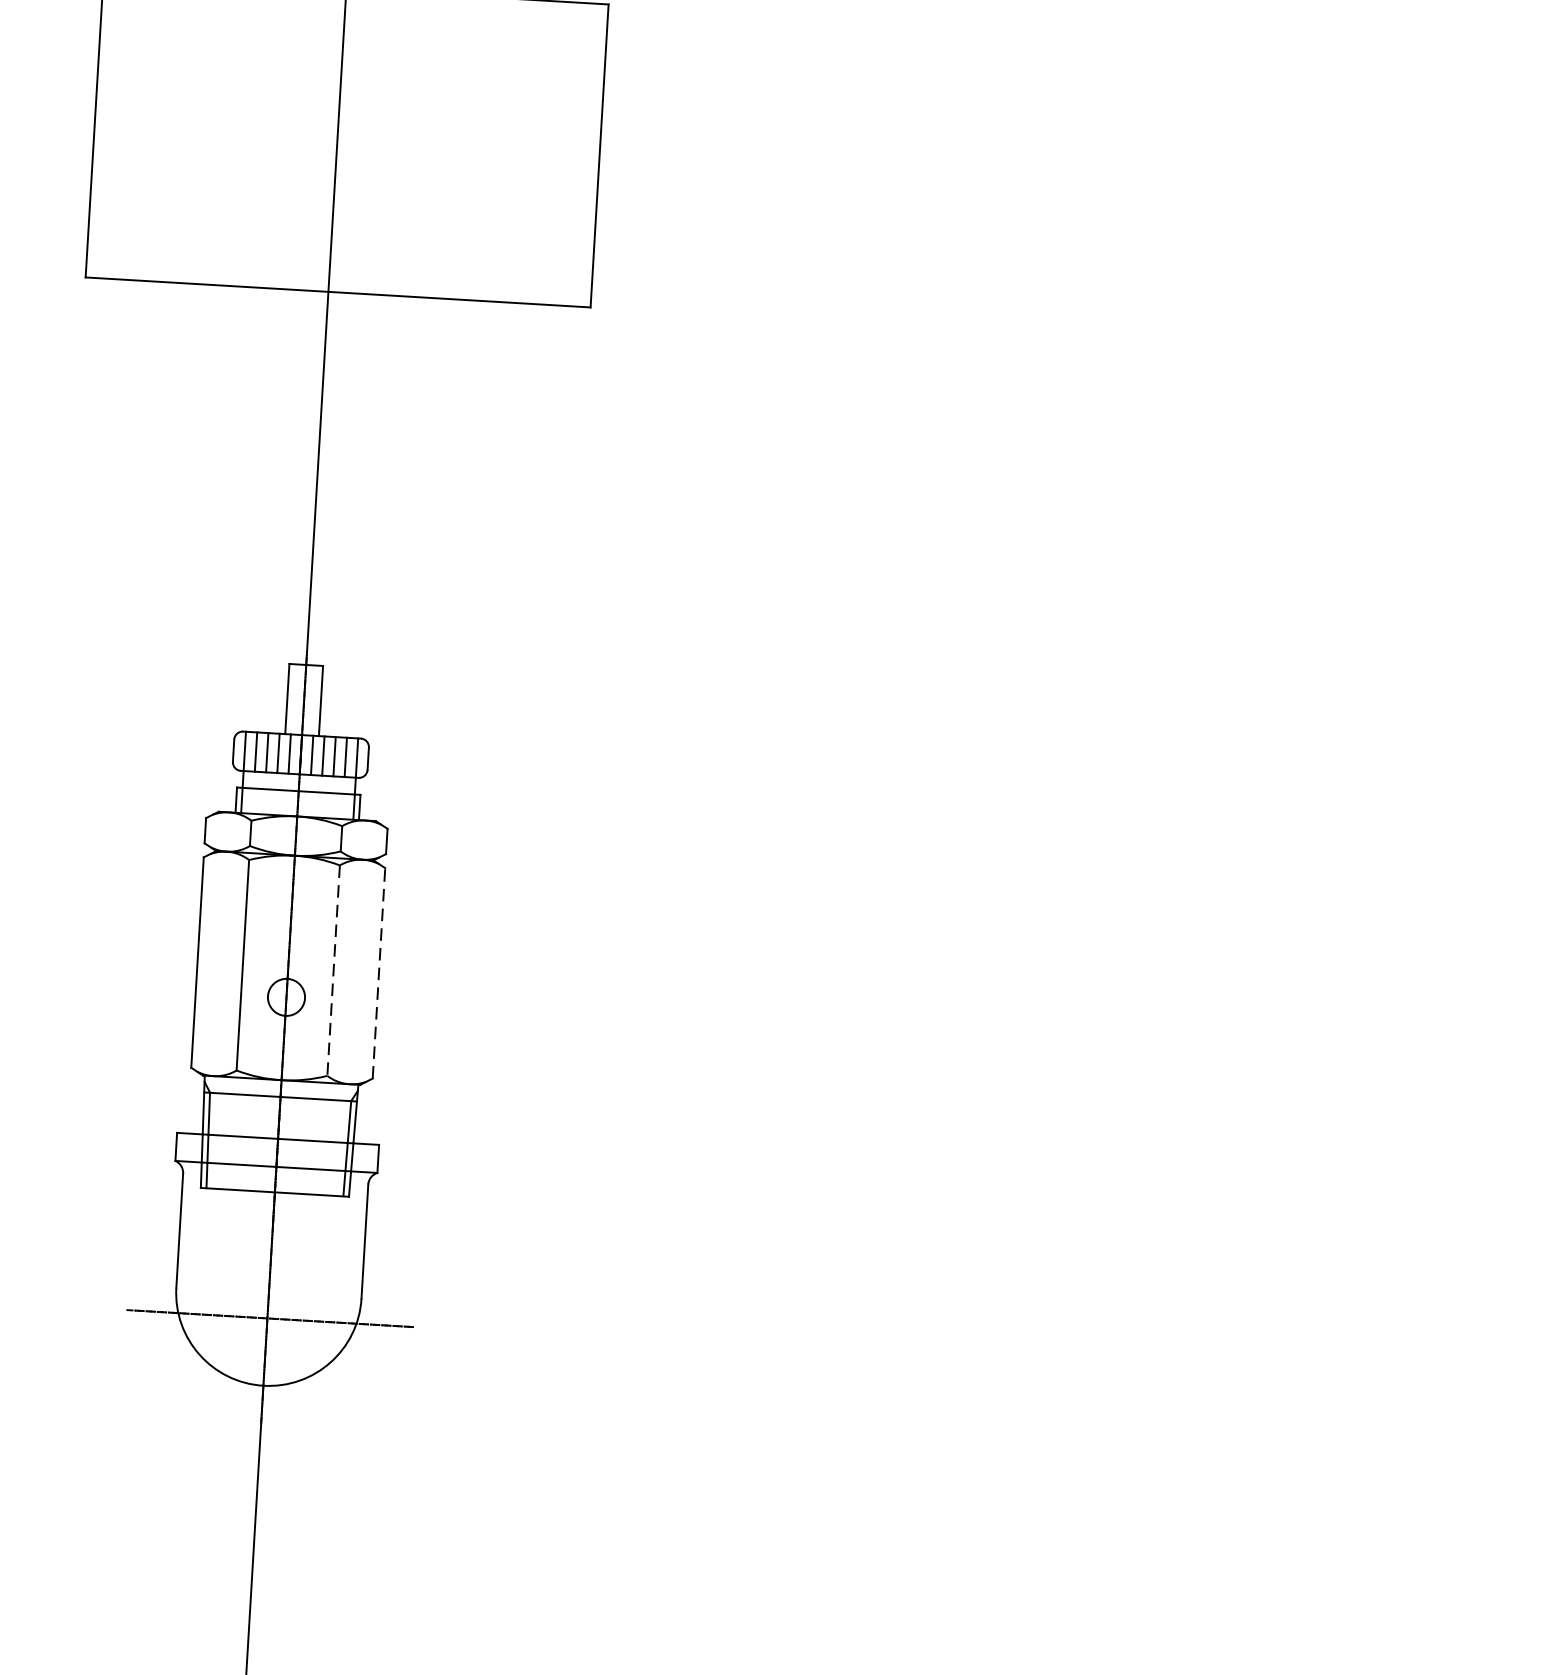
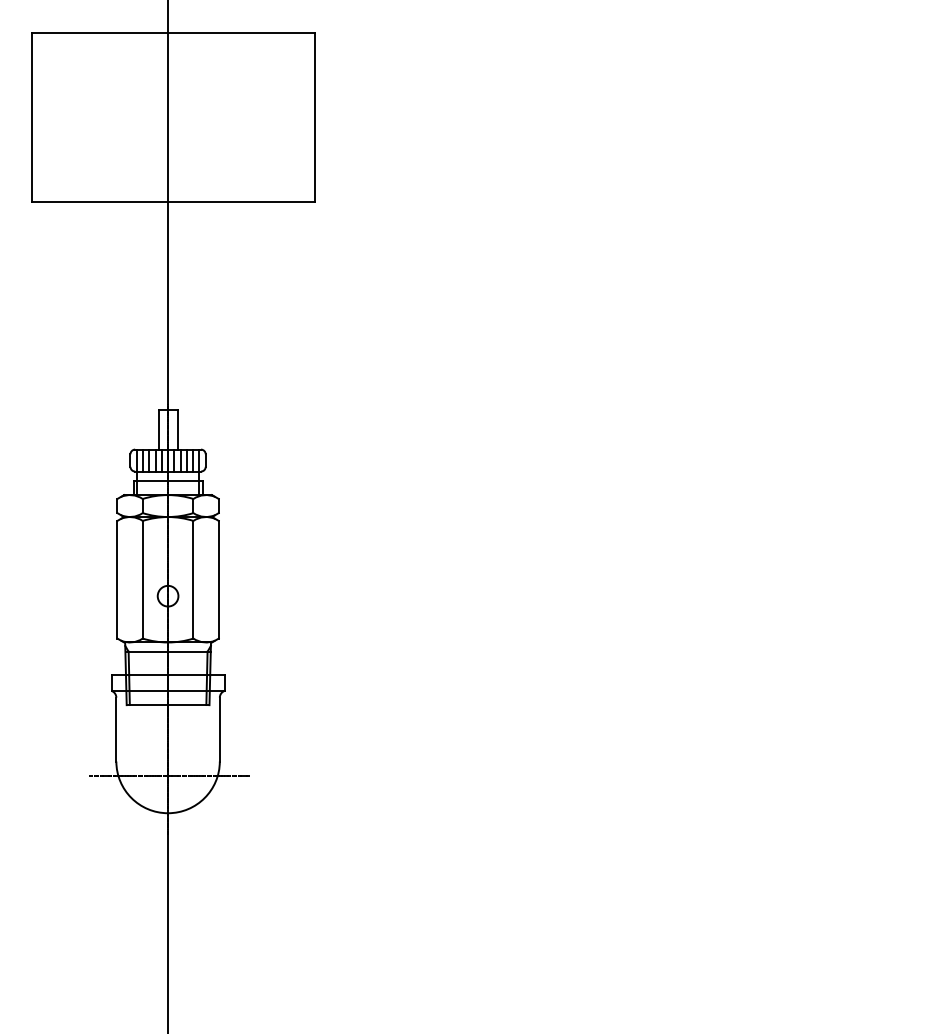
line: (333, 970) -> (193, 579), dashed -> solid
line: (378, 972) -> (218, 579), dashed -> solid

